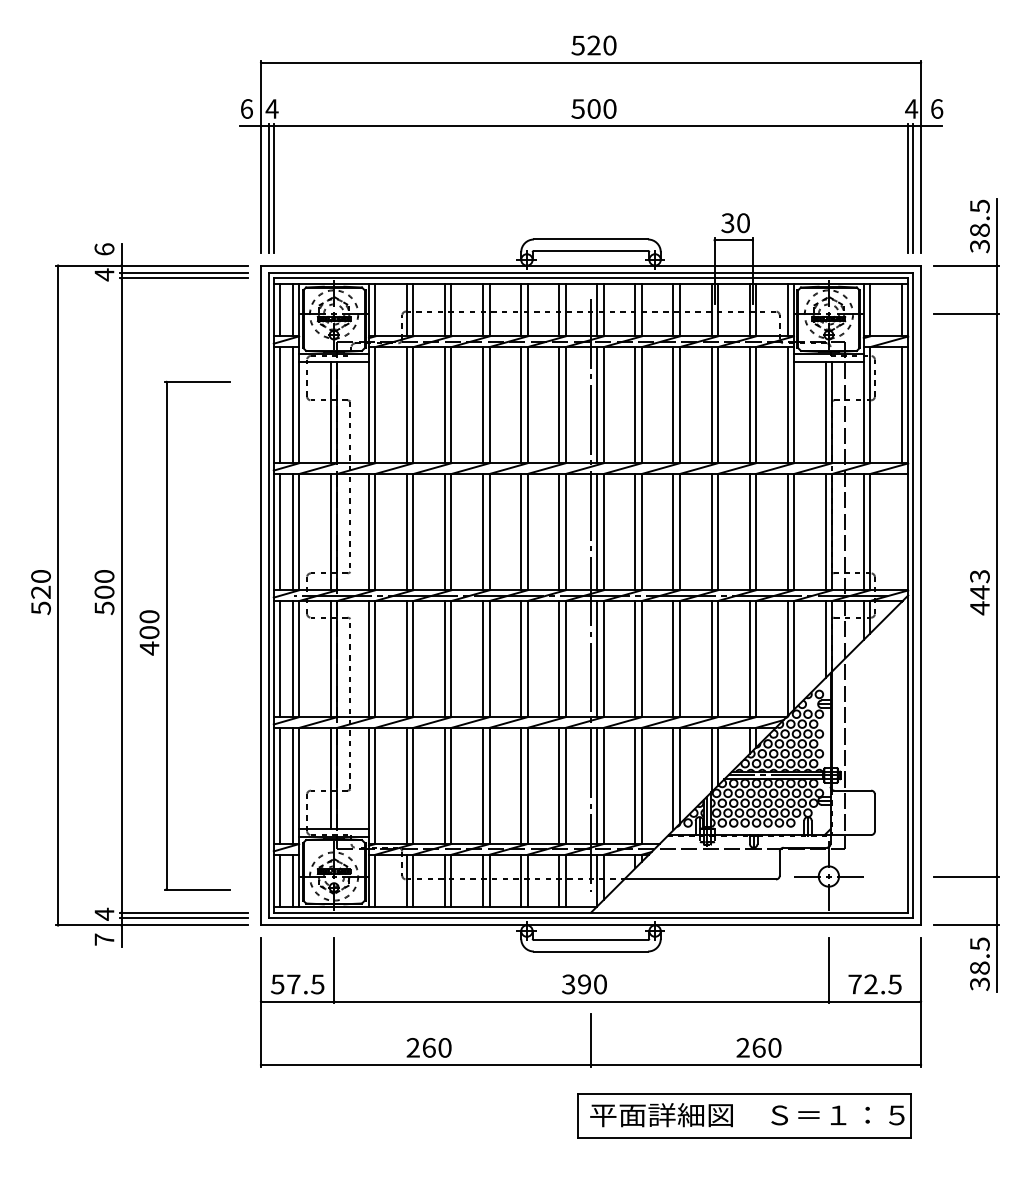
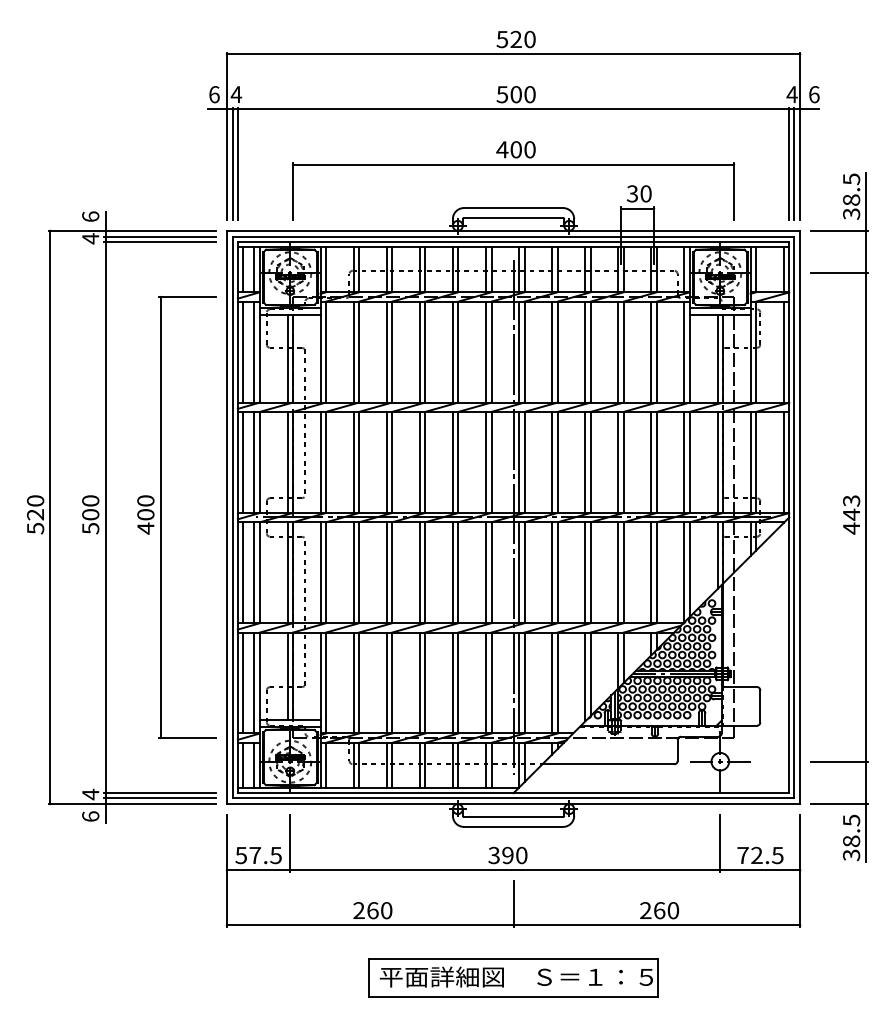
part: (590, 190) -> (513, 165), added
line: (901, 531) -> (783, 461), added
part: (167, 635) -> (161, 517), moved
text: (104, 939) -> (90, 816), 7 -> 6
part: (743, 1115) -> (513, 977), moved

